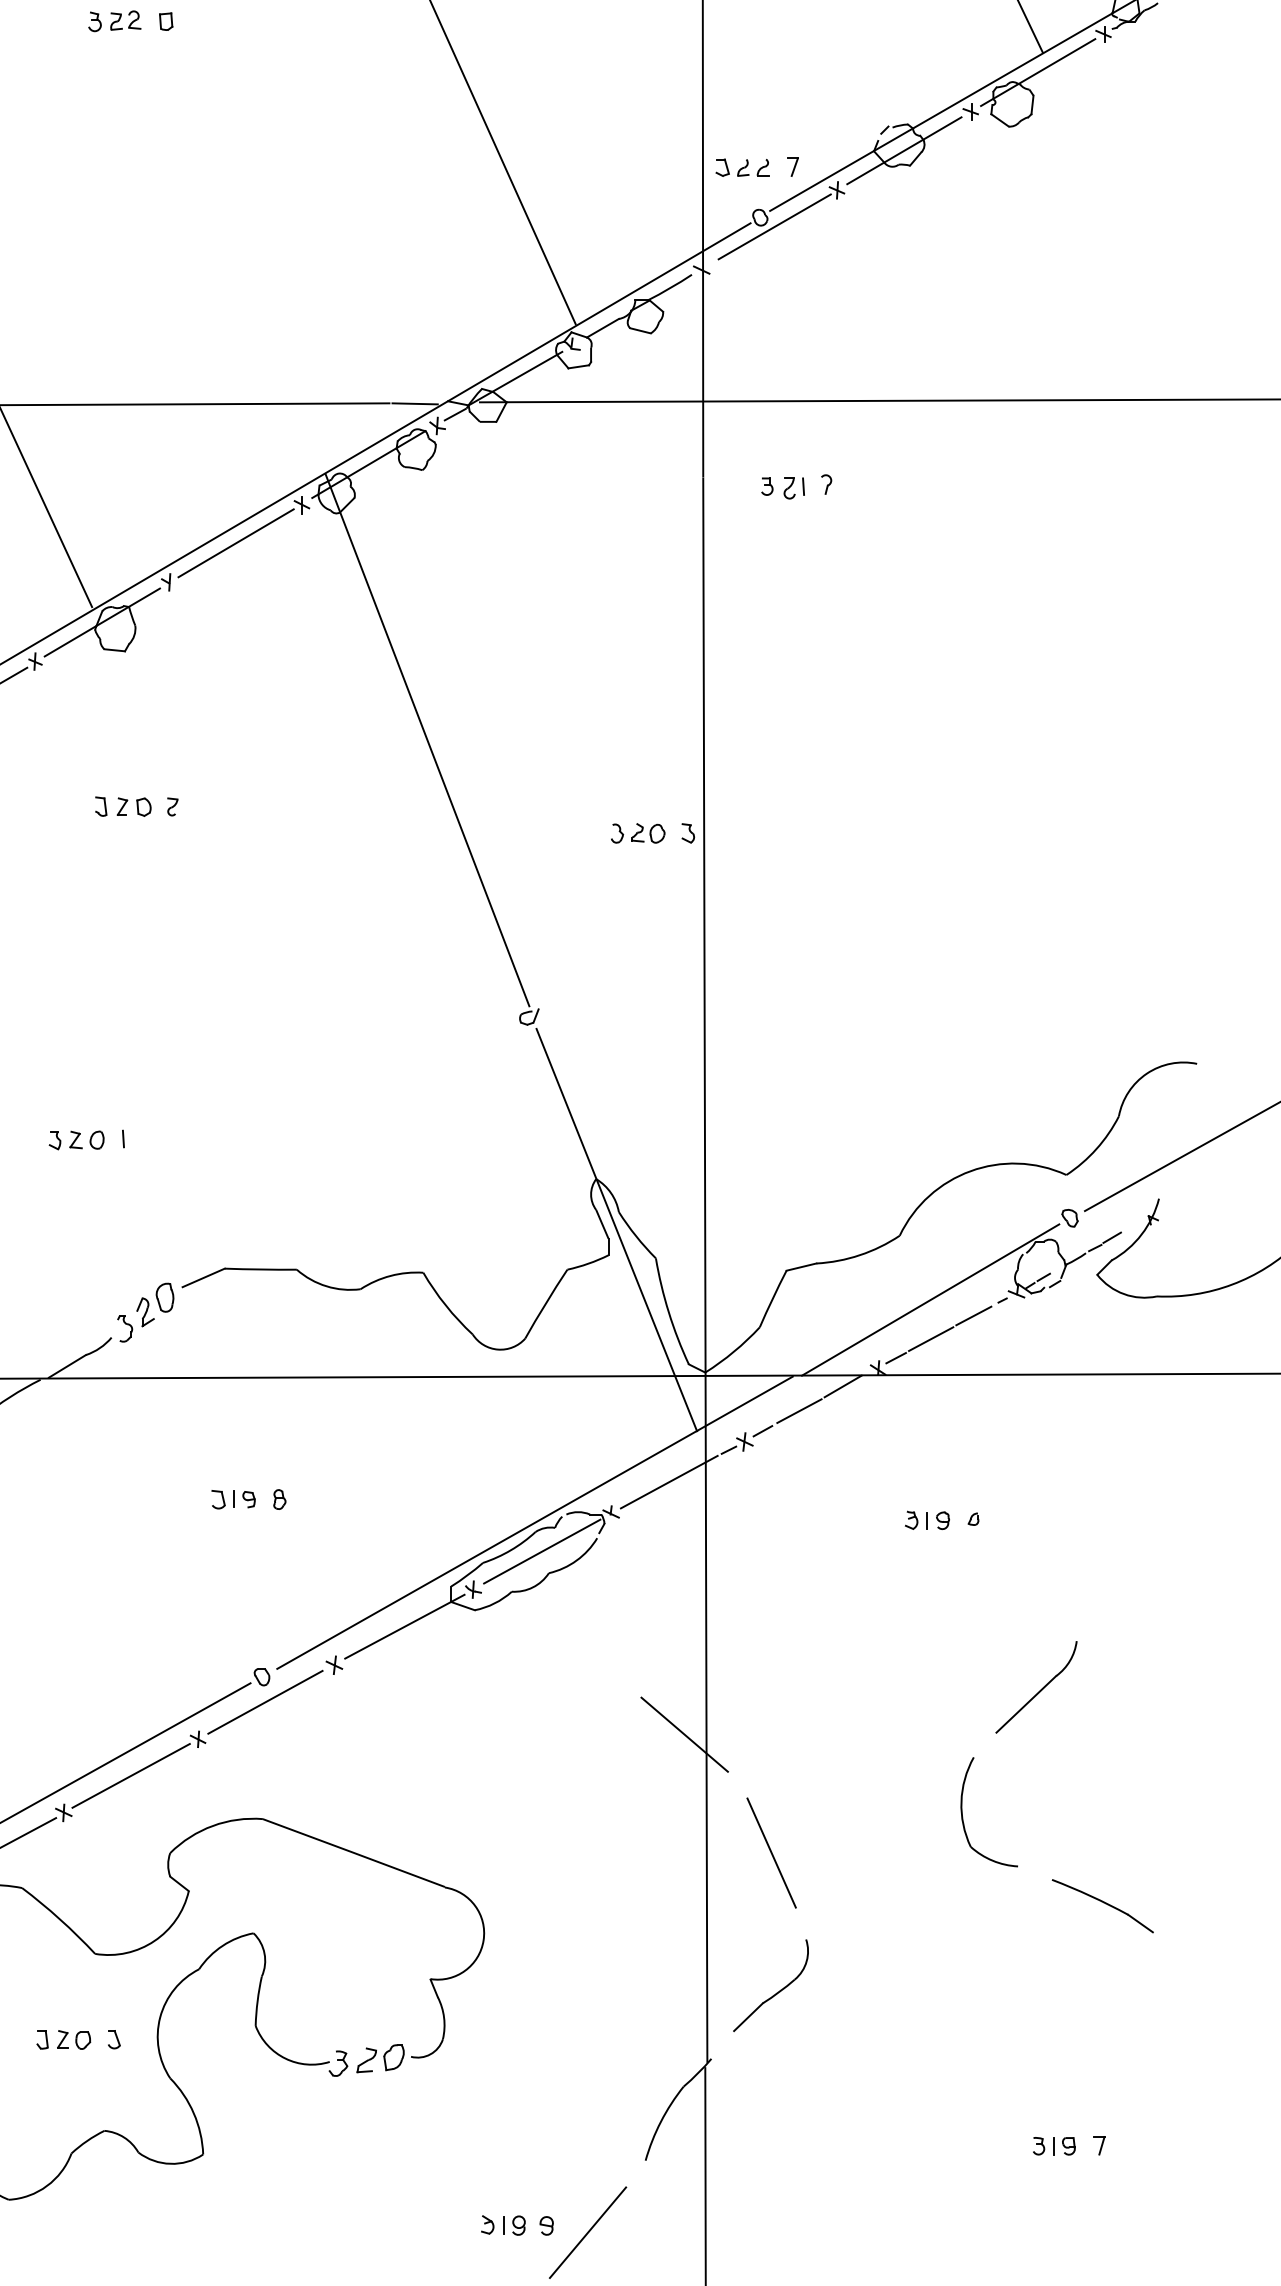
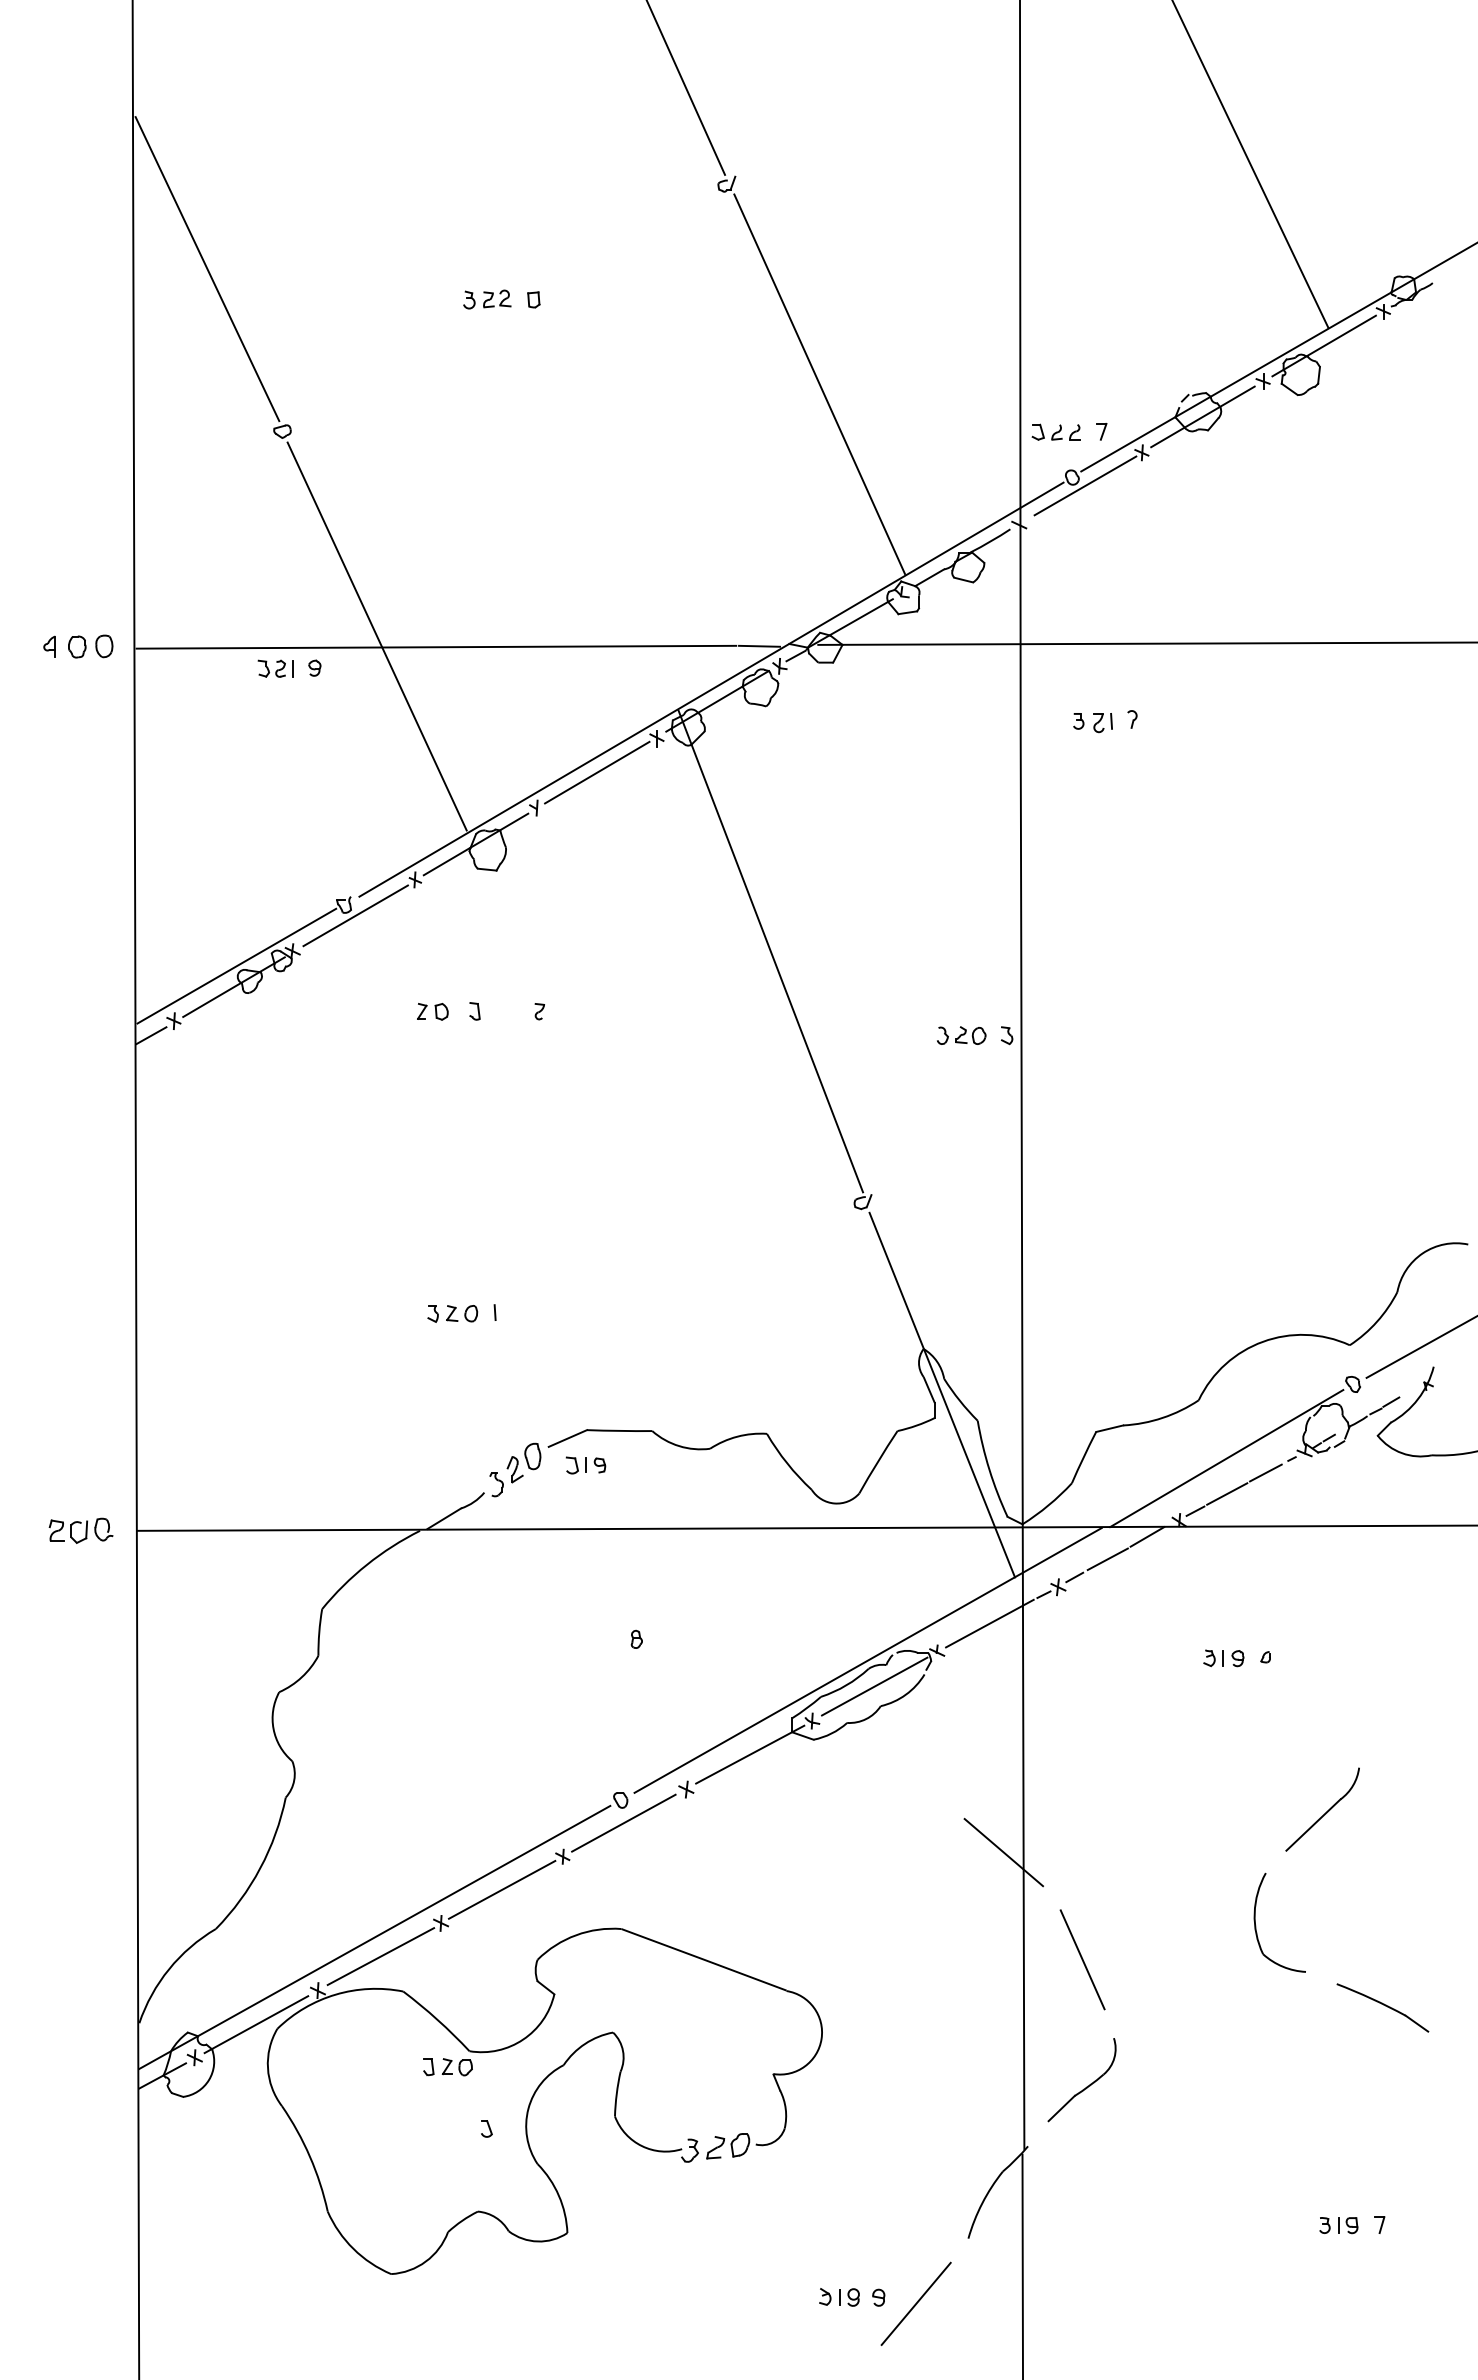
part: (133, 806) -> (432, 1011), moved
part: (233, 1499) -> (585, 1465), moved
part: (63, 2040) -> (447, 2067), moved

